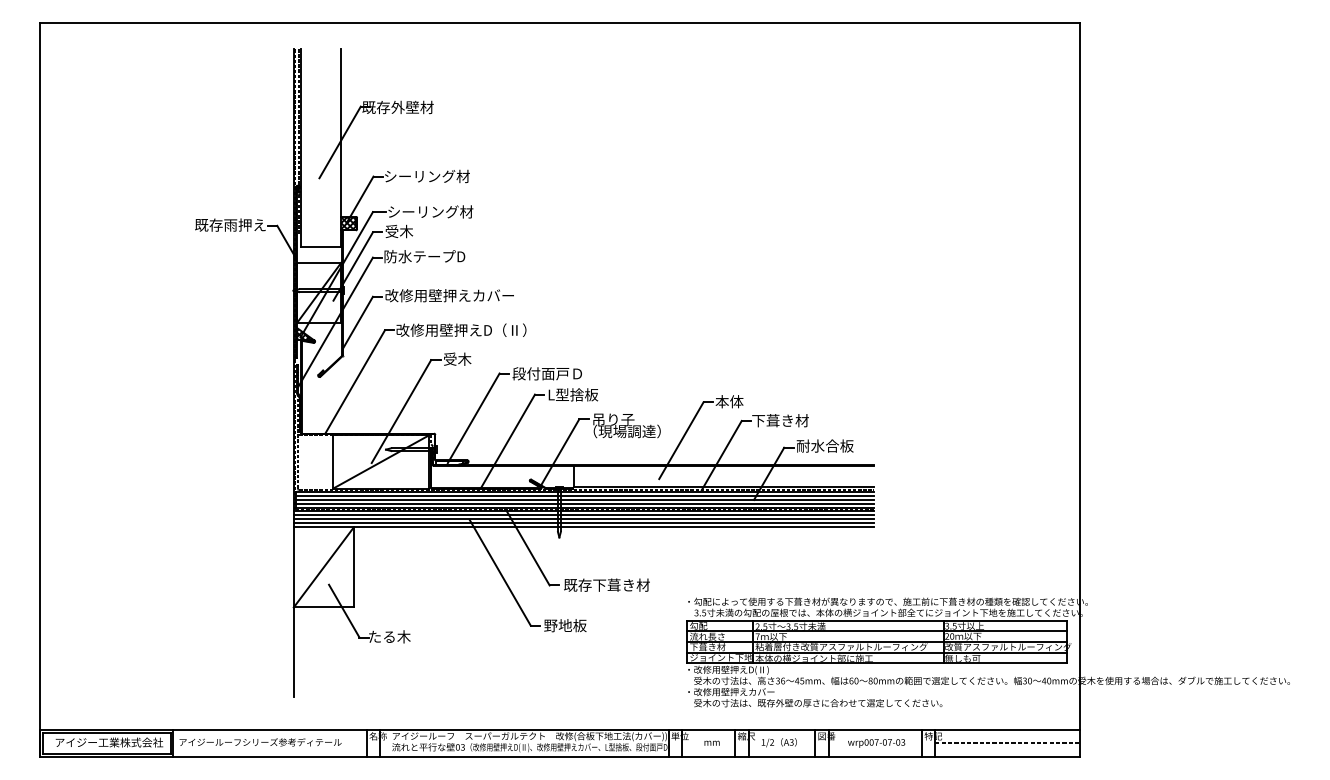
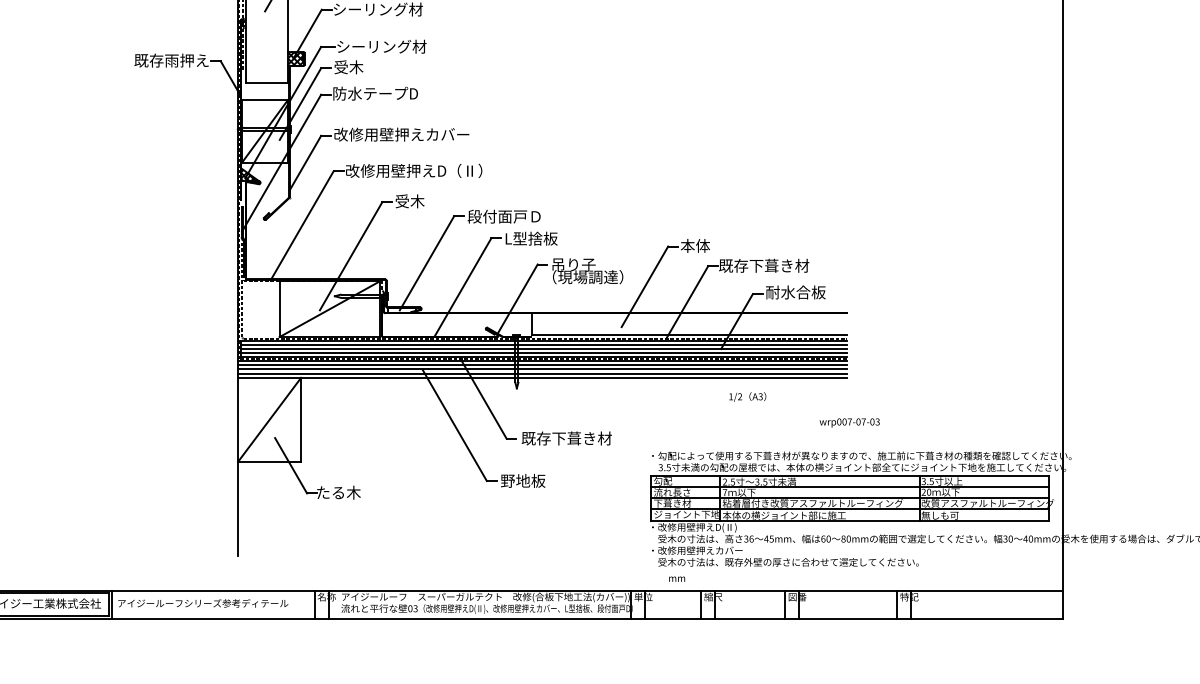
text: (794, 420) -> (763, 265), 下葺き材 -> 既存下葺き材
text: (711, 742) -> (676, 578), moved
text: (778, 742) -> (746, 396), moved
text: (876, 743) -> (849, 423), moved
line: (1007, 743) -> (987, 604), removed

